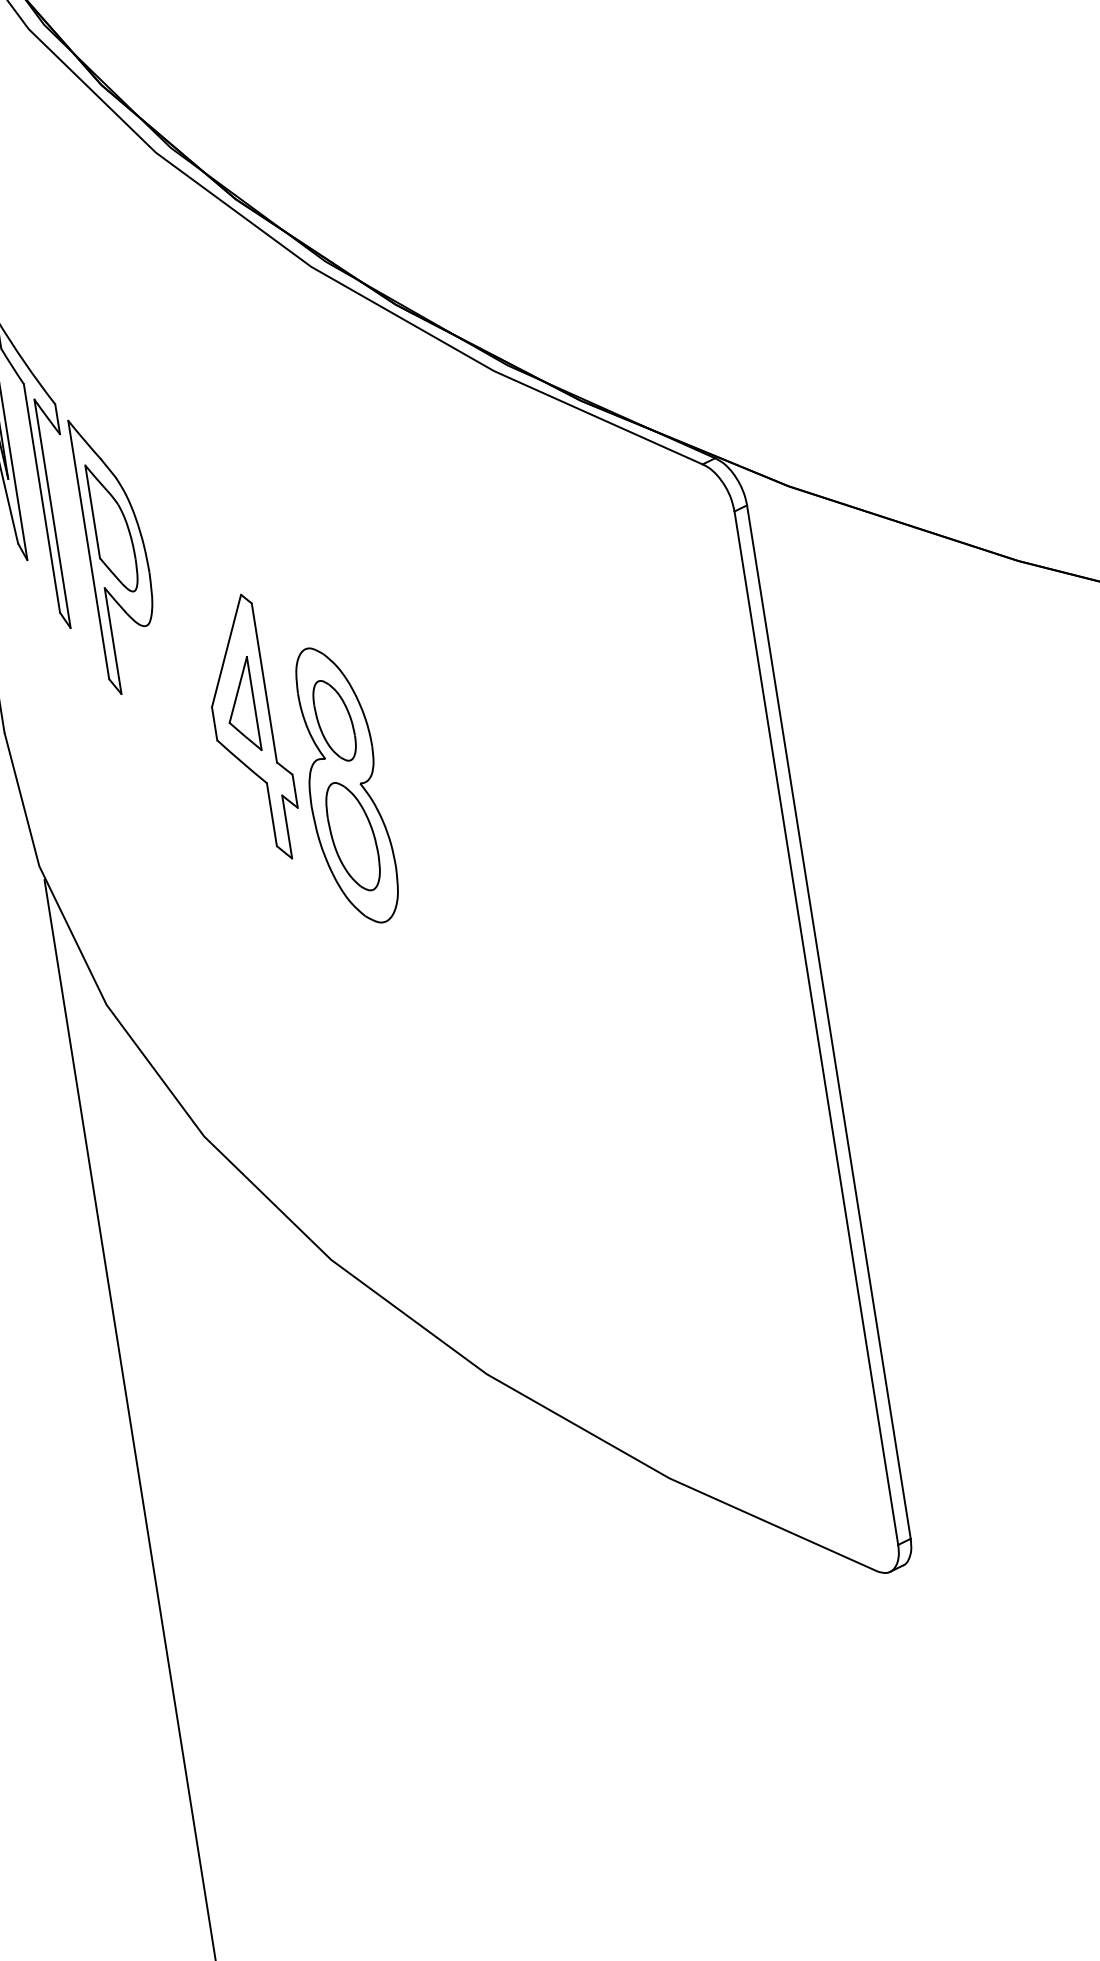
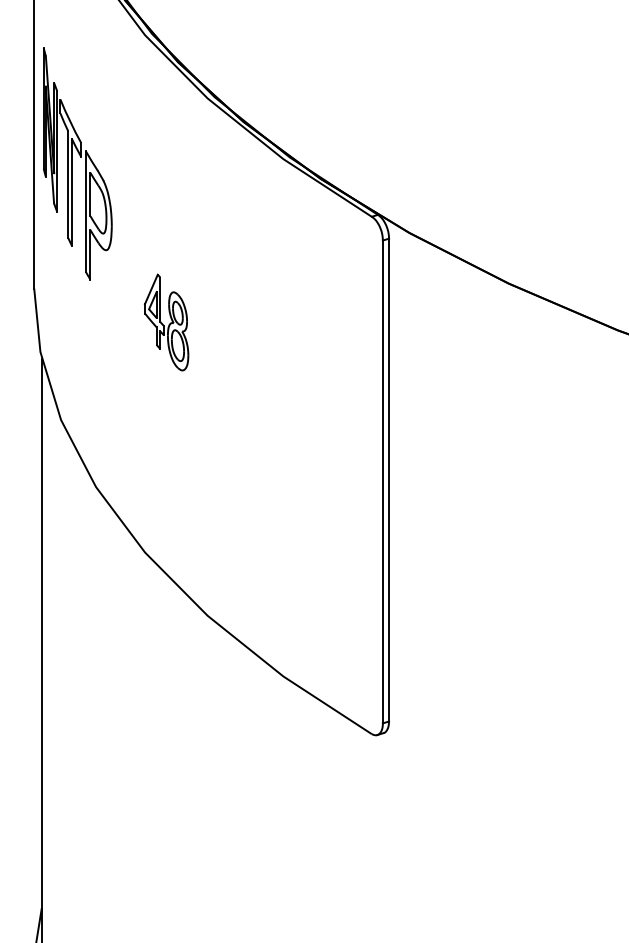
part: (299, 760) -> (166, 322), size x0.6

